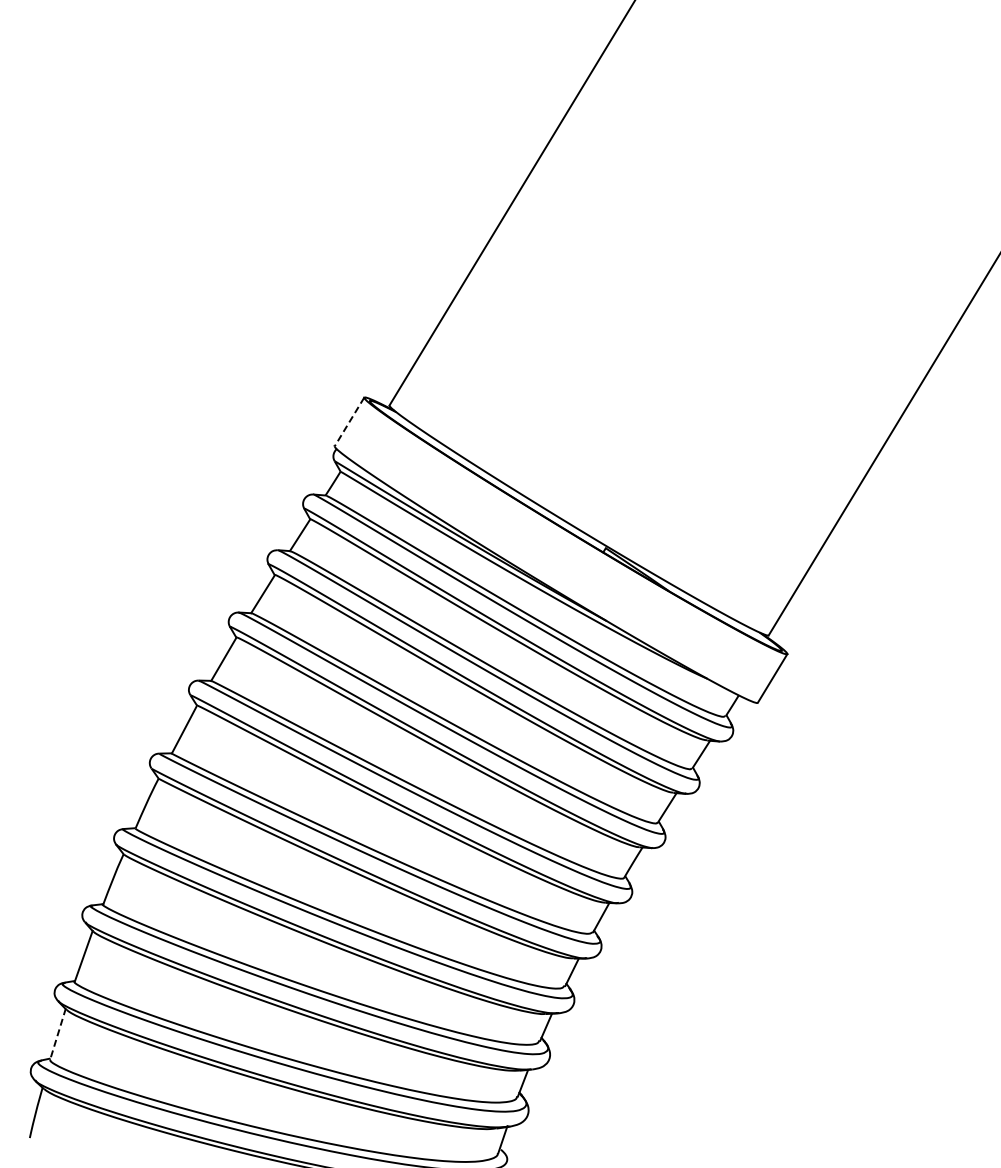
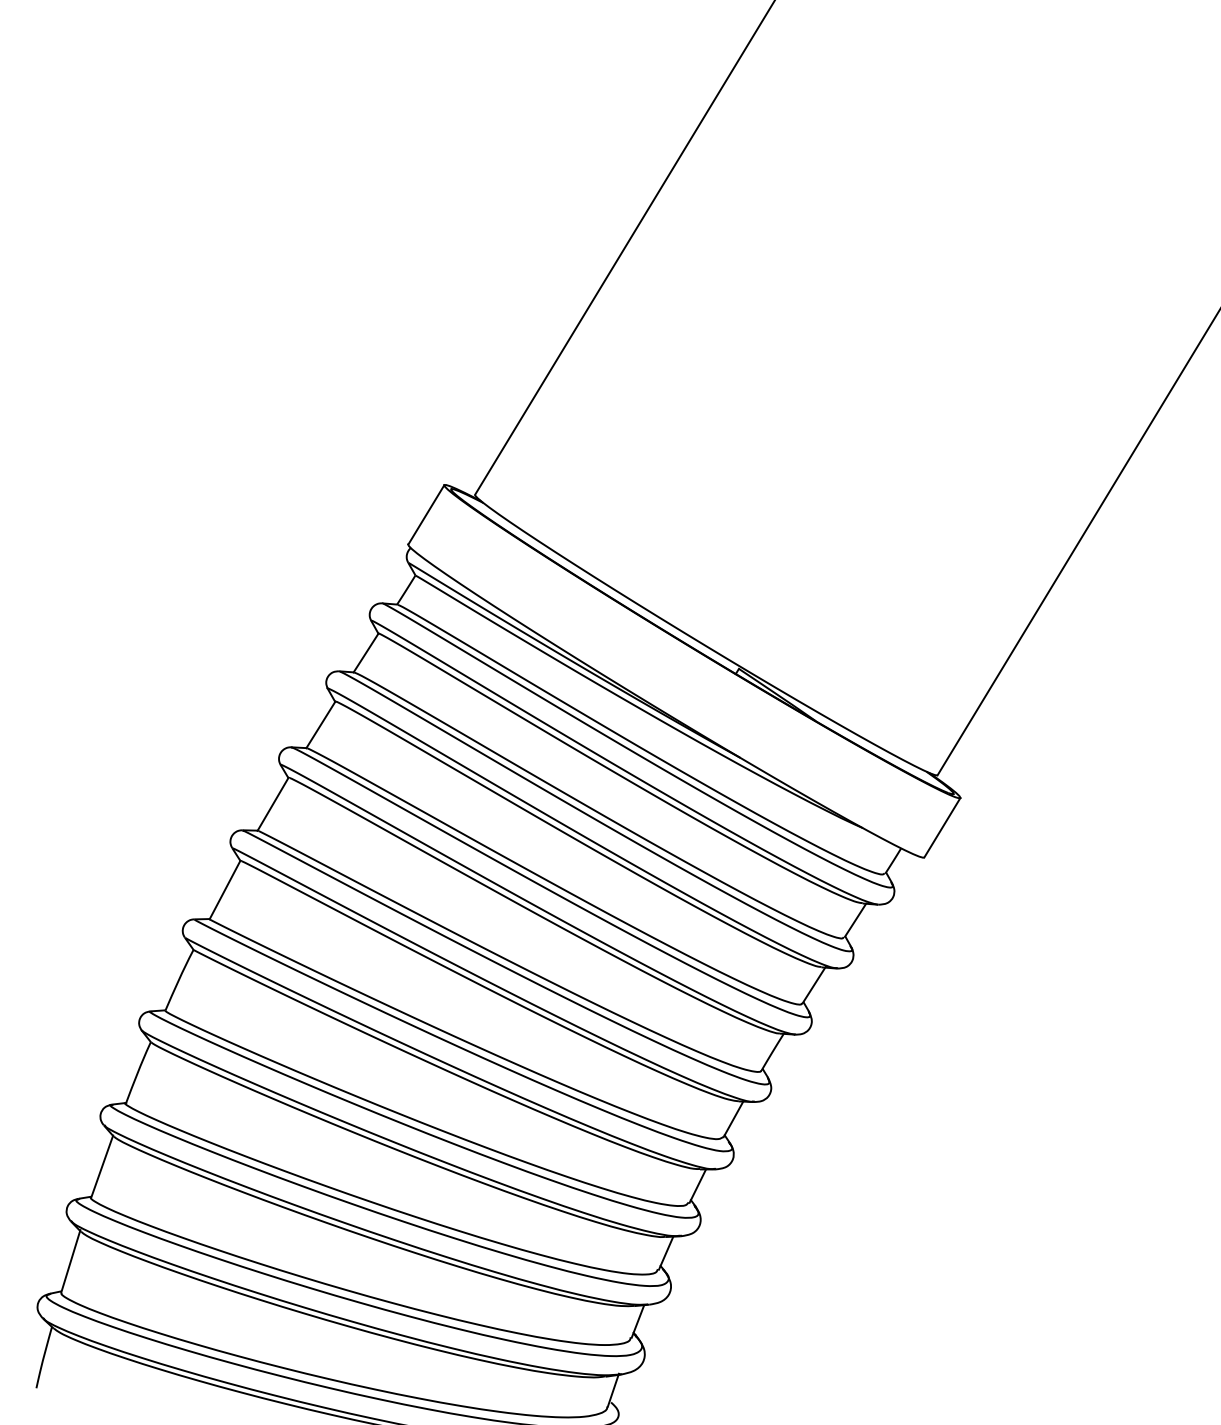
line: (349, 422) -> (426, 515), dashed -> solid
line: (58, 1033) -> (71, 1260), dashed -> solid

